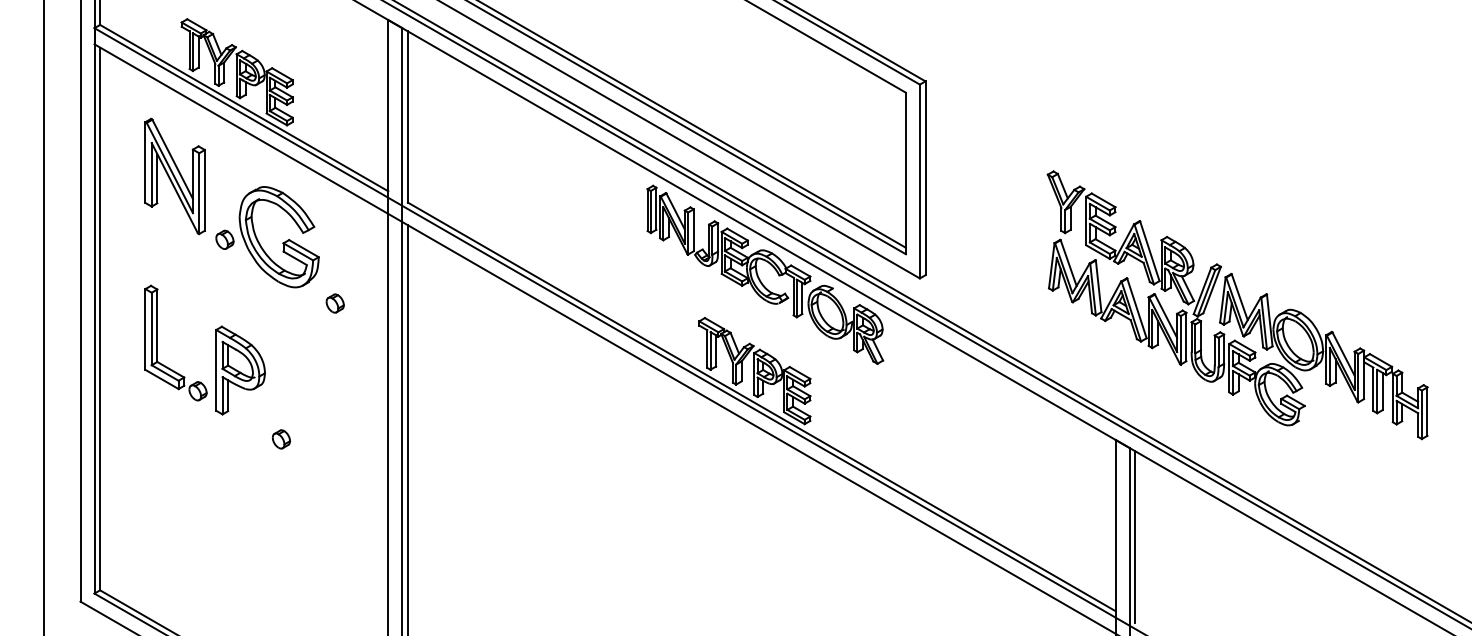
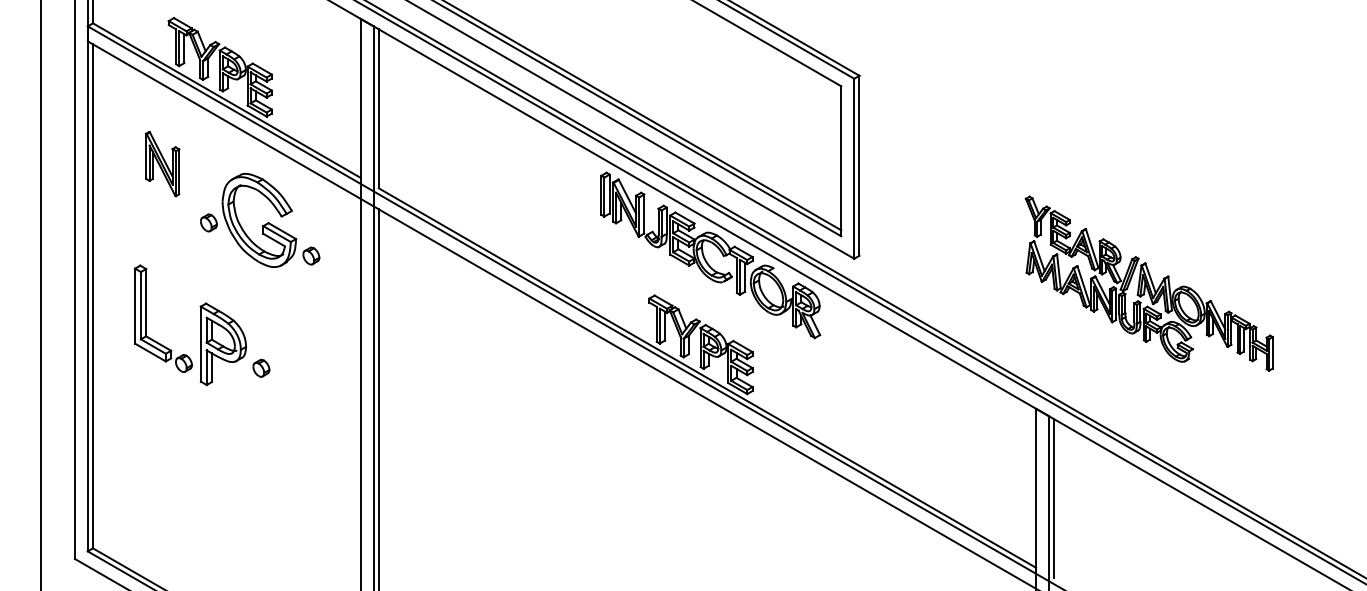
part: (174, 176) -> (162, 164), size x0.6
part: (334, 303) -> (310, 256), moved
part: (1237, 305) -> (1149, 283), size x0.7
part: (281, 439) -> (261, 368), moved

